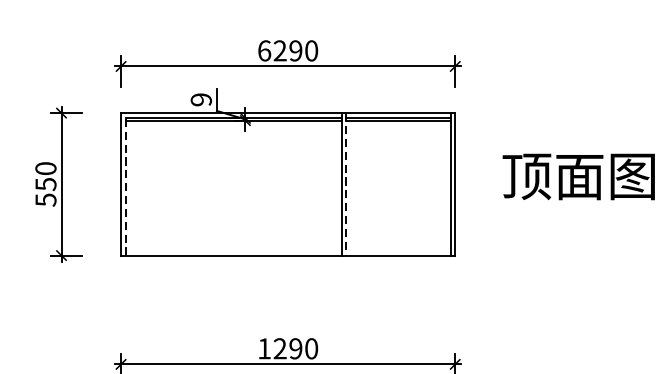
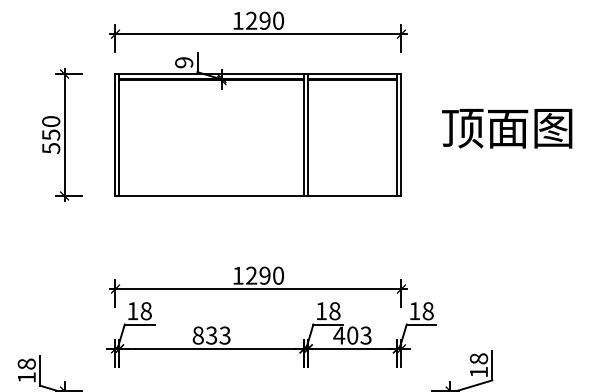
text: (264, 50) -> (238, 20), 6290 -> 1290
line: (125, 184) -> (119, 135), dashed -> solid
line: (346, 184) -> (308, 135), dashed -> solid

